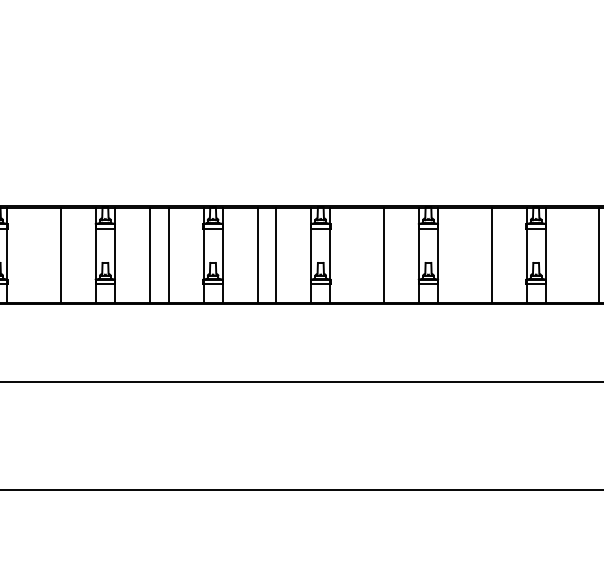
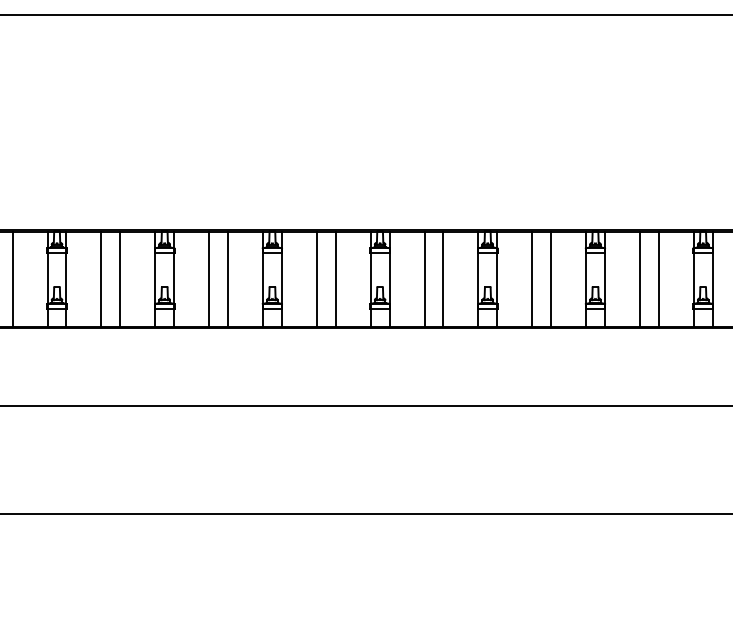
line: (42, 255) -> (101, 279), added
line: (365, 255) -> (424, 279), added
line: (473, 255) -> (532, 279), added
line: (580, 255) -> (639, 279), added

